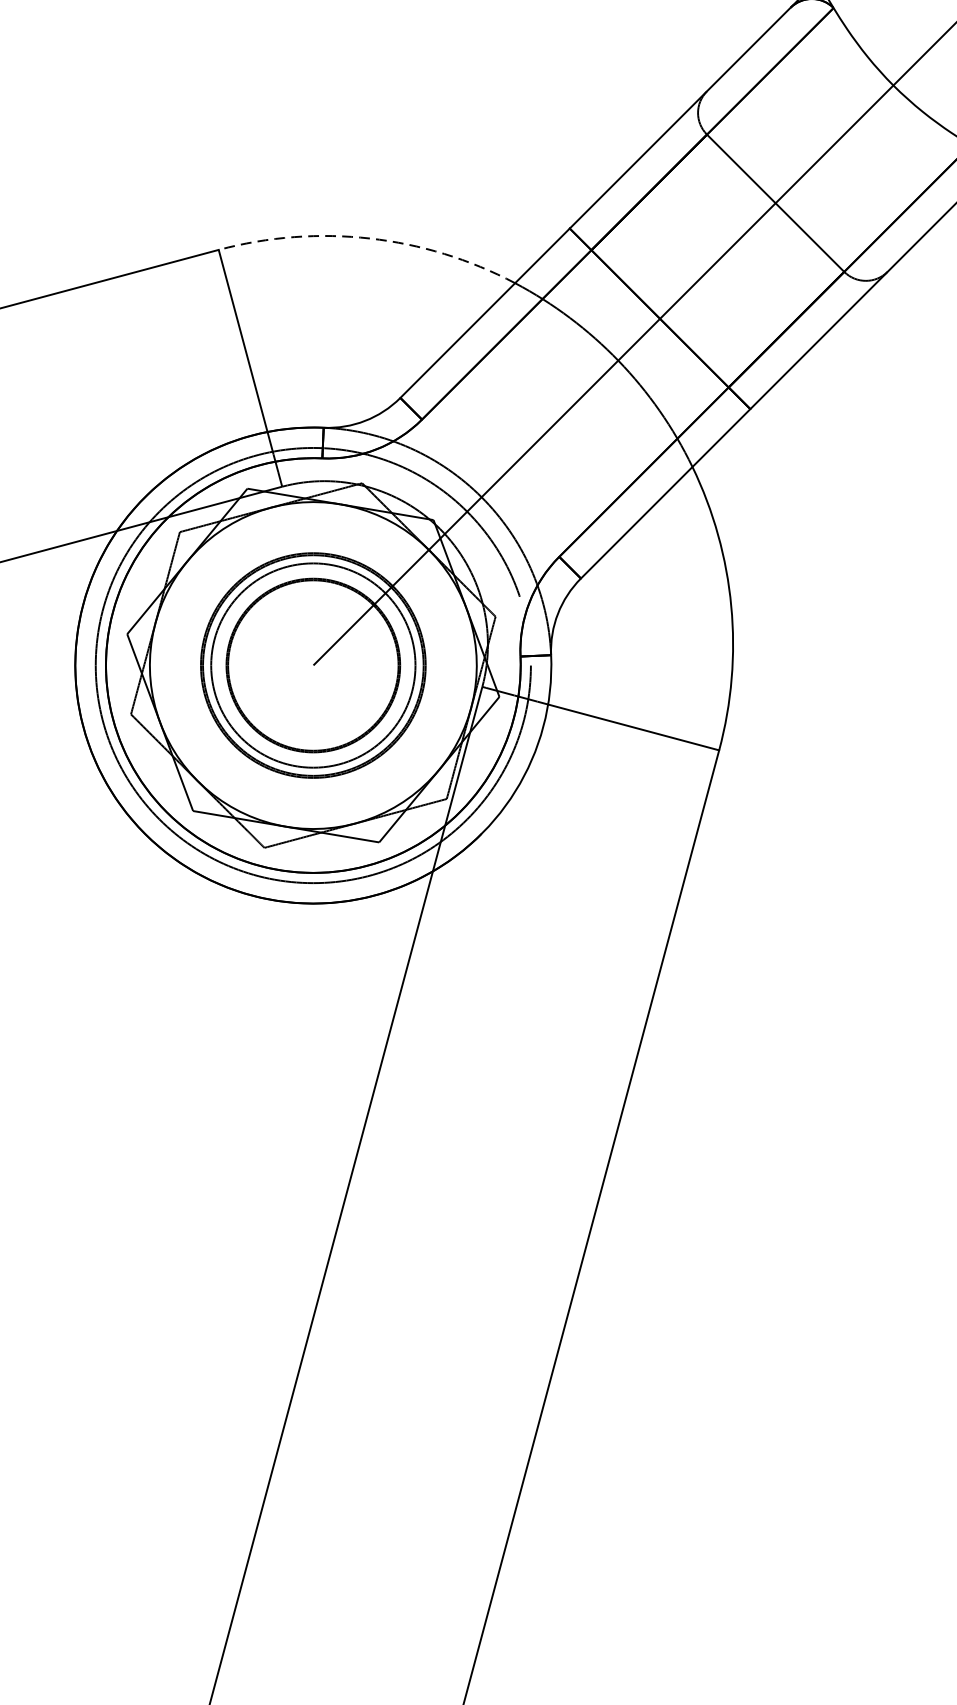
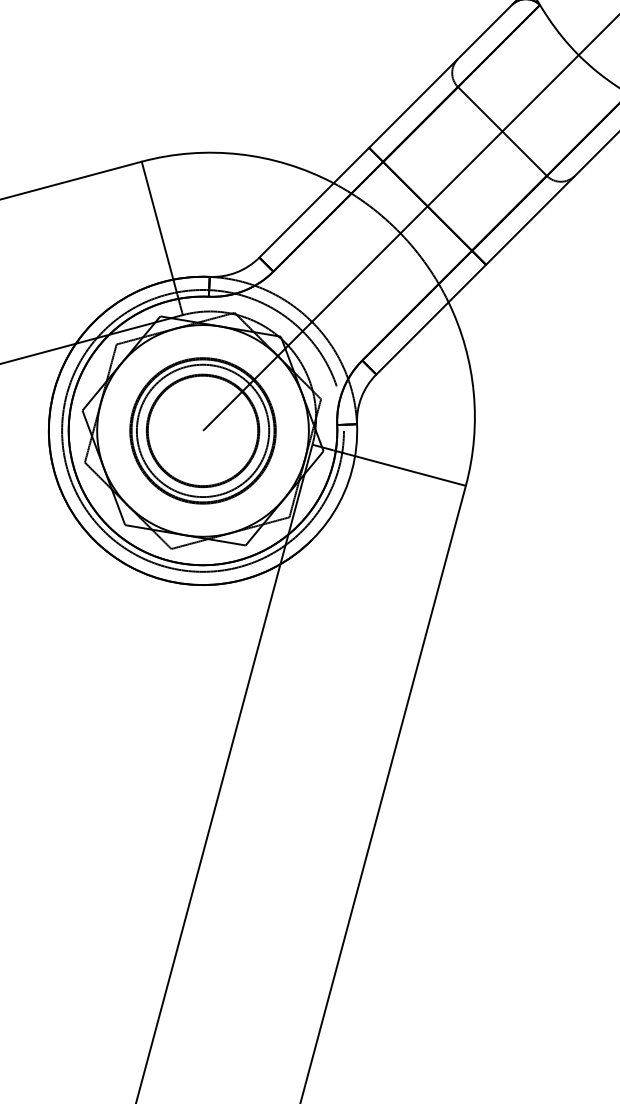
arc: (369, 238) -> (239, 154), dashed -> solid

